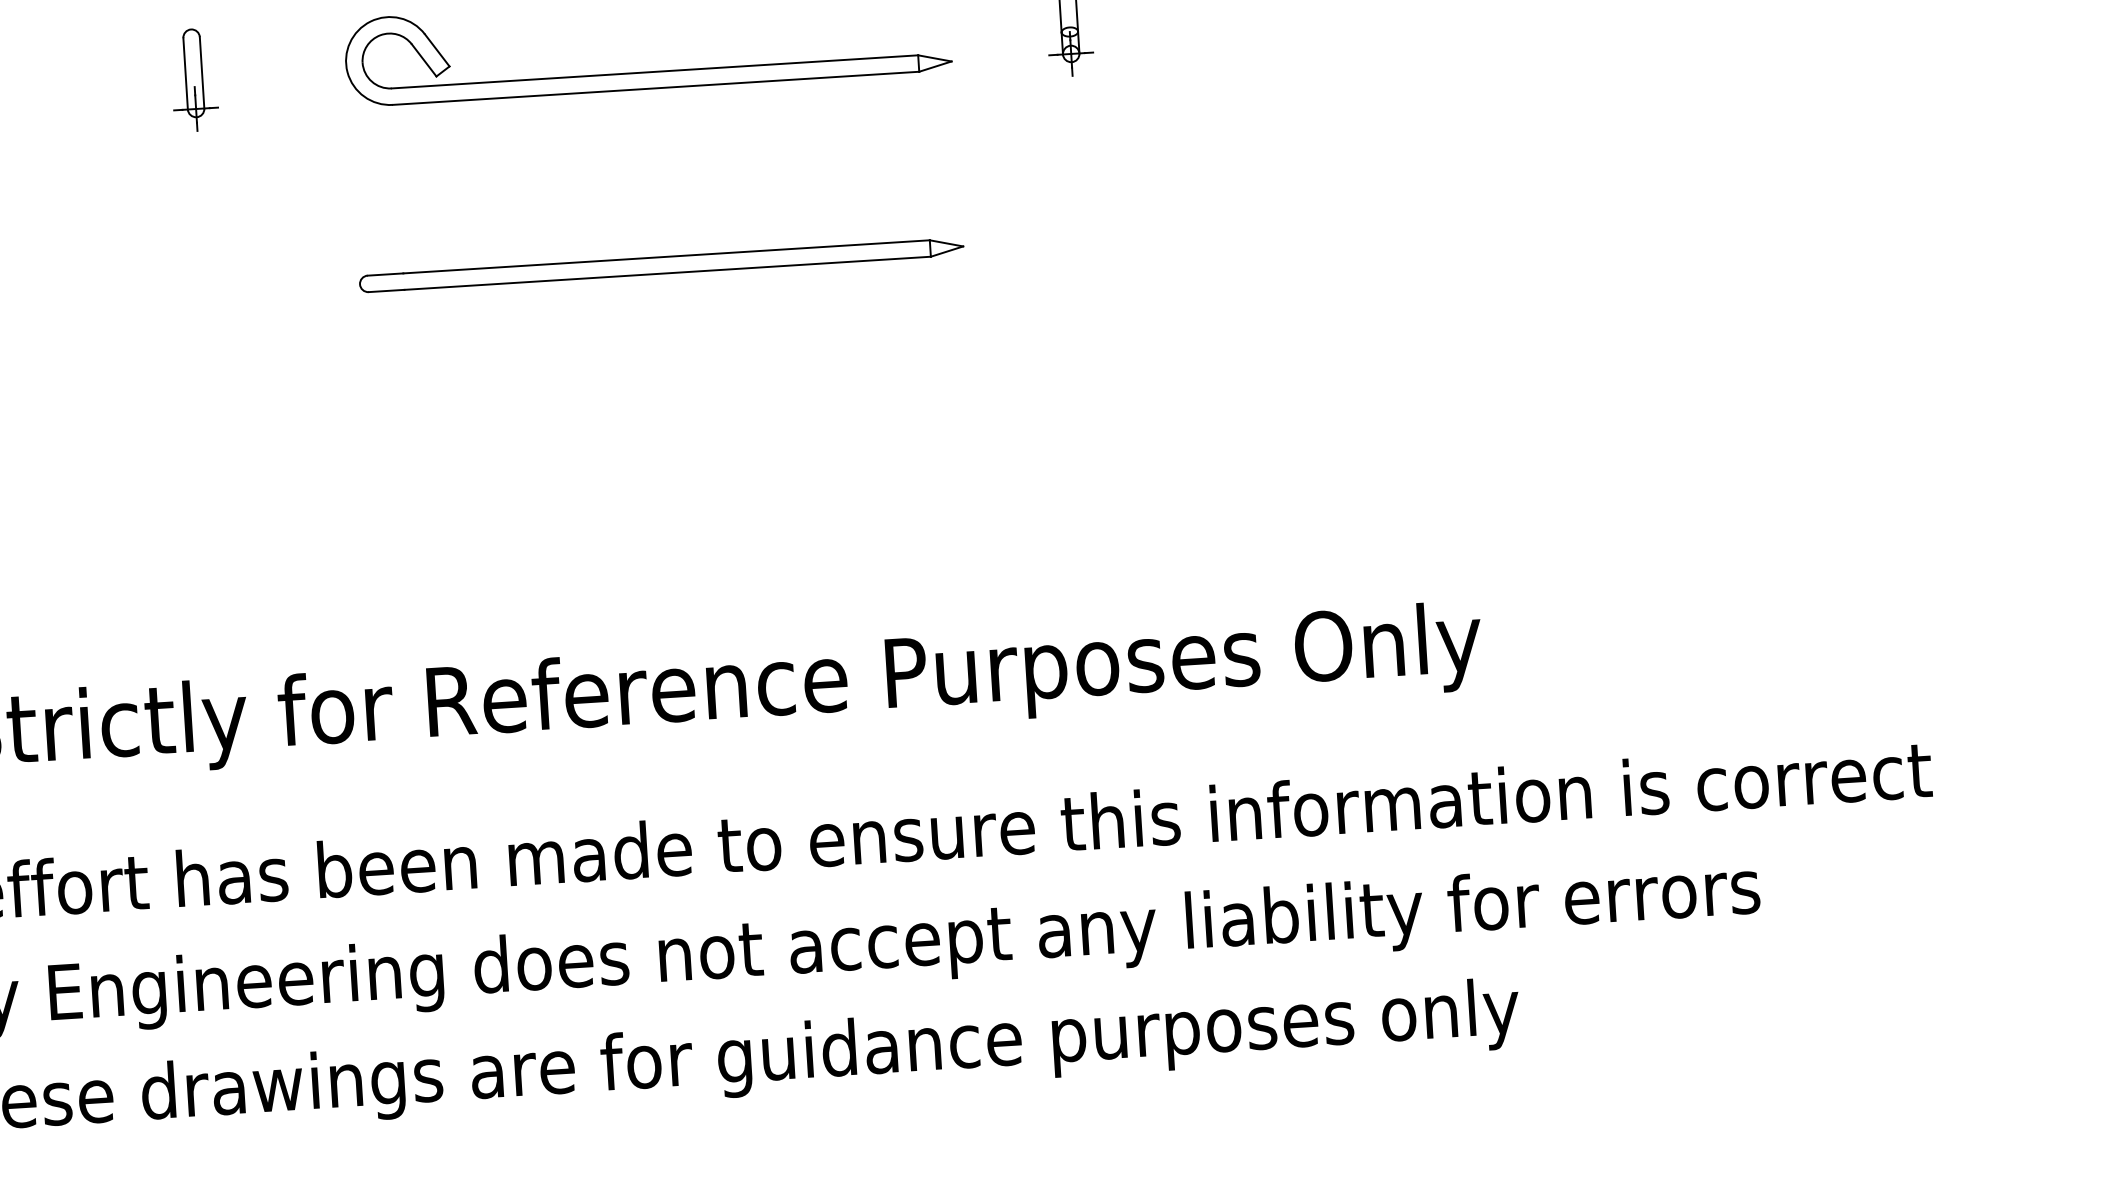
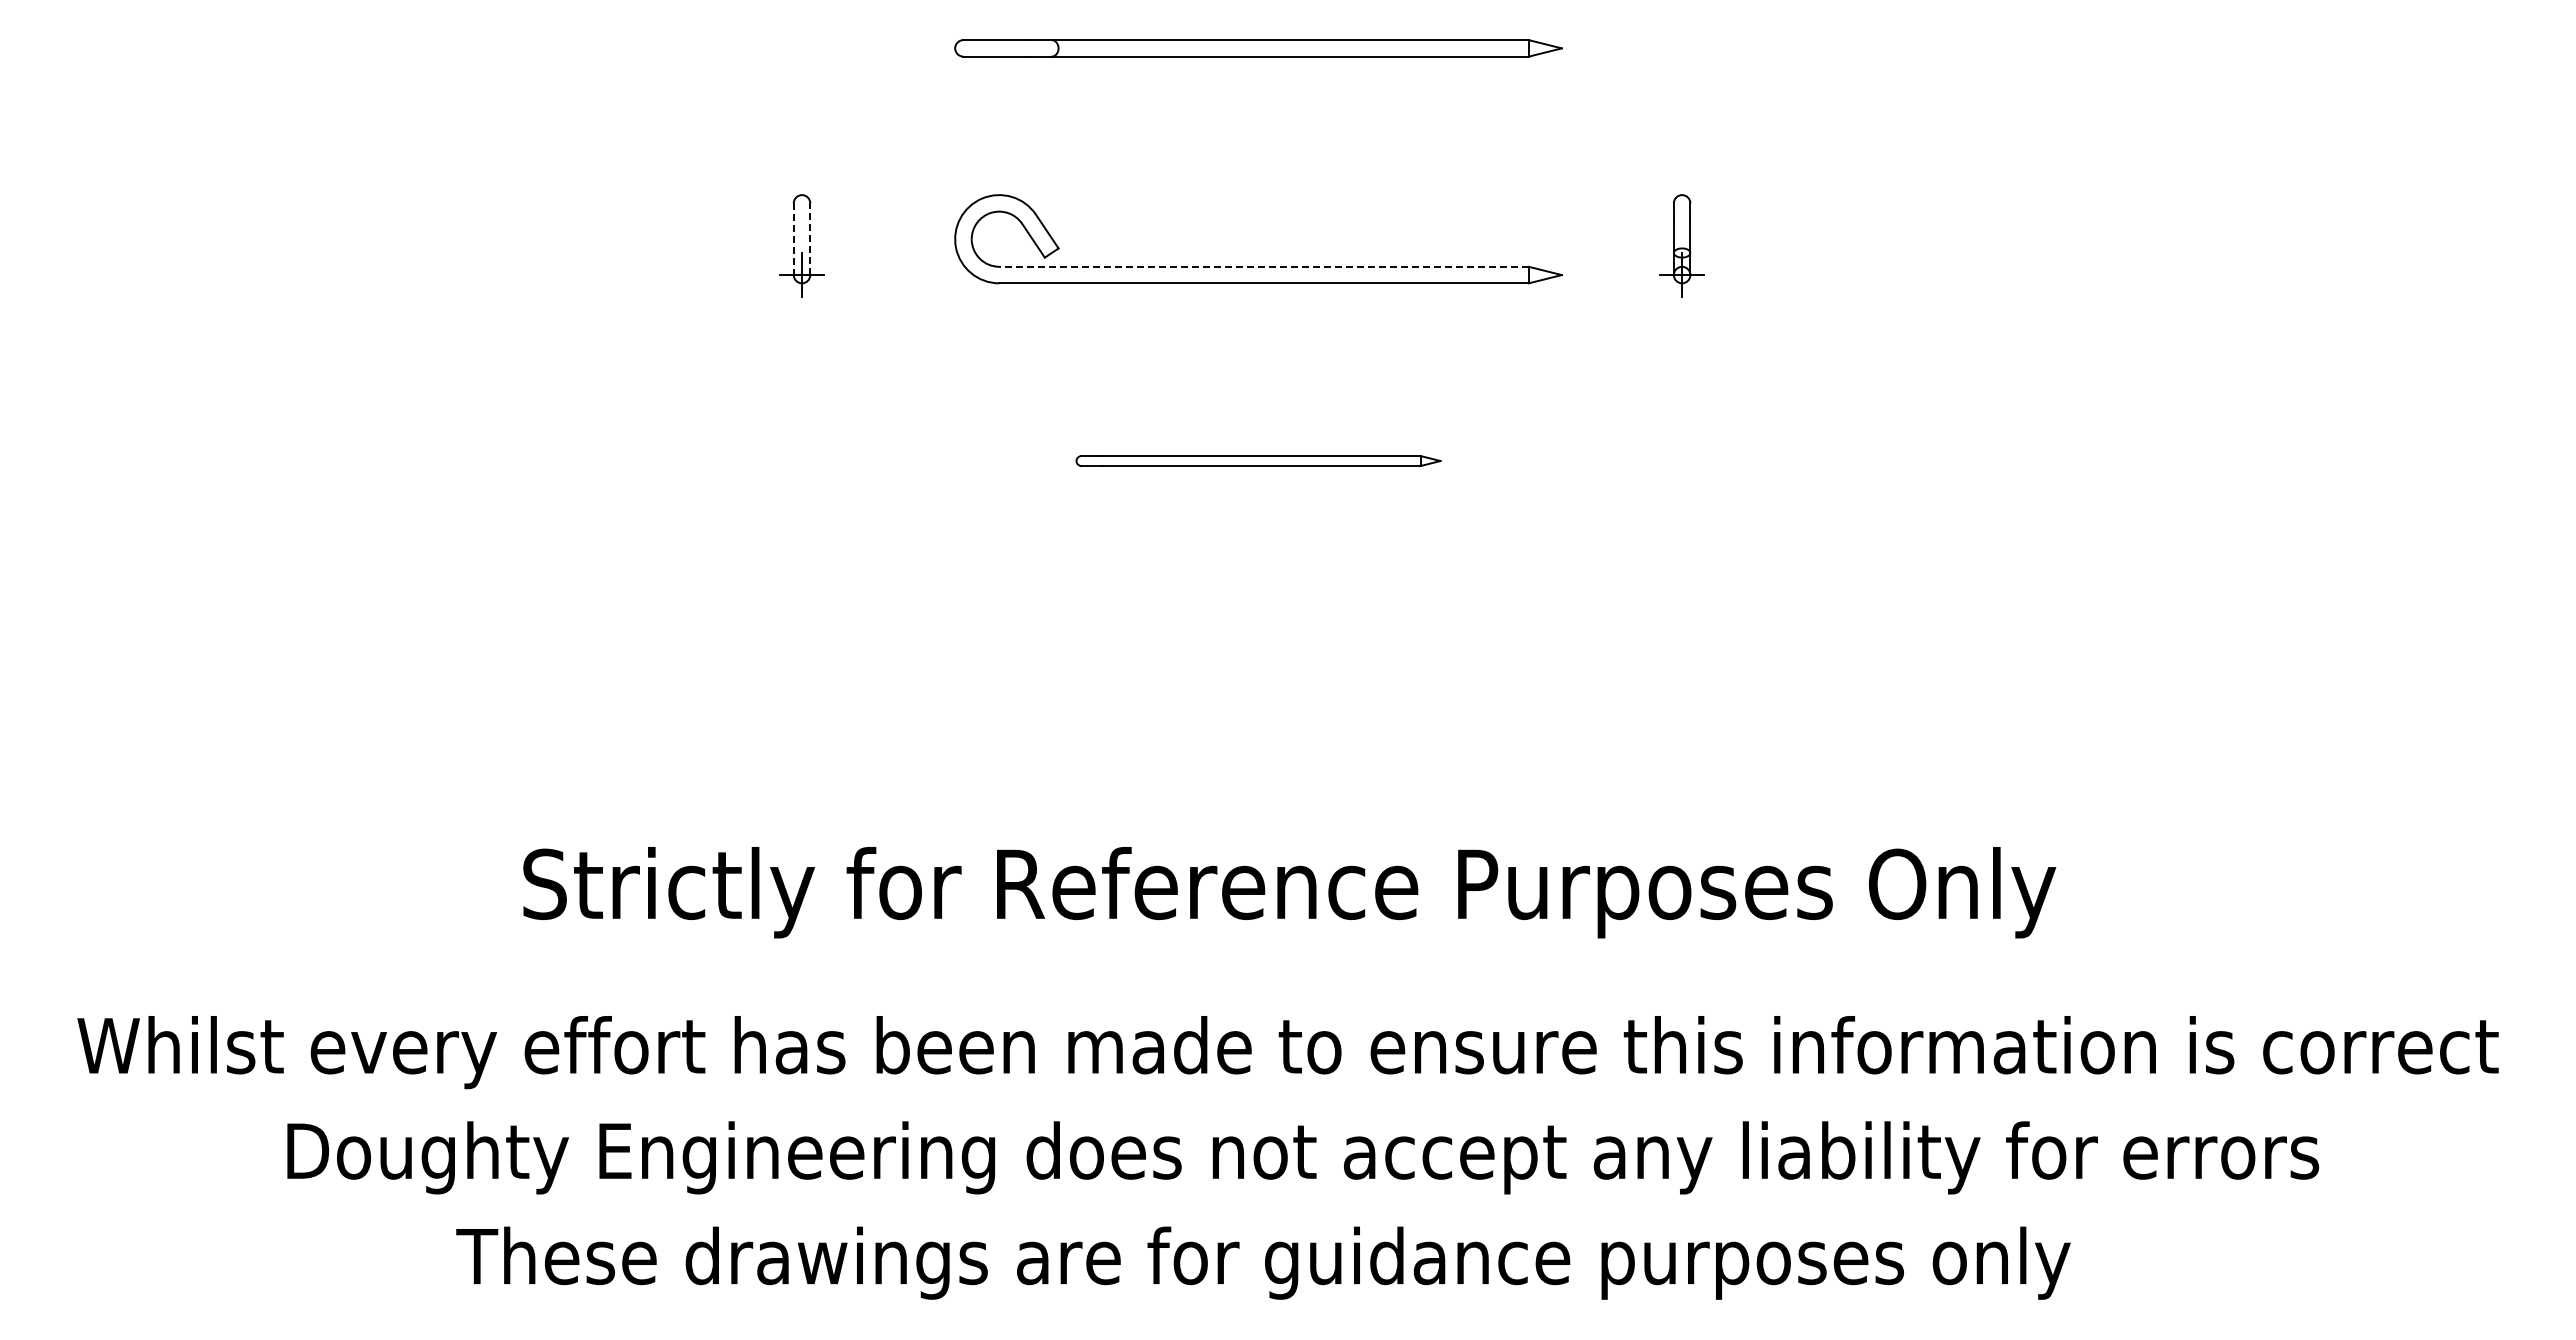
line: (655, 71) -> (1264, 266), solid -> dashed
line: (202, 73) -> (810, 239), solid -> dashed
line: (185, 74) -> (793, 239), solid -> dashed
part: (661, 264) -> (1258, 460), size x0.6

